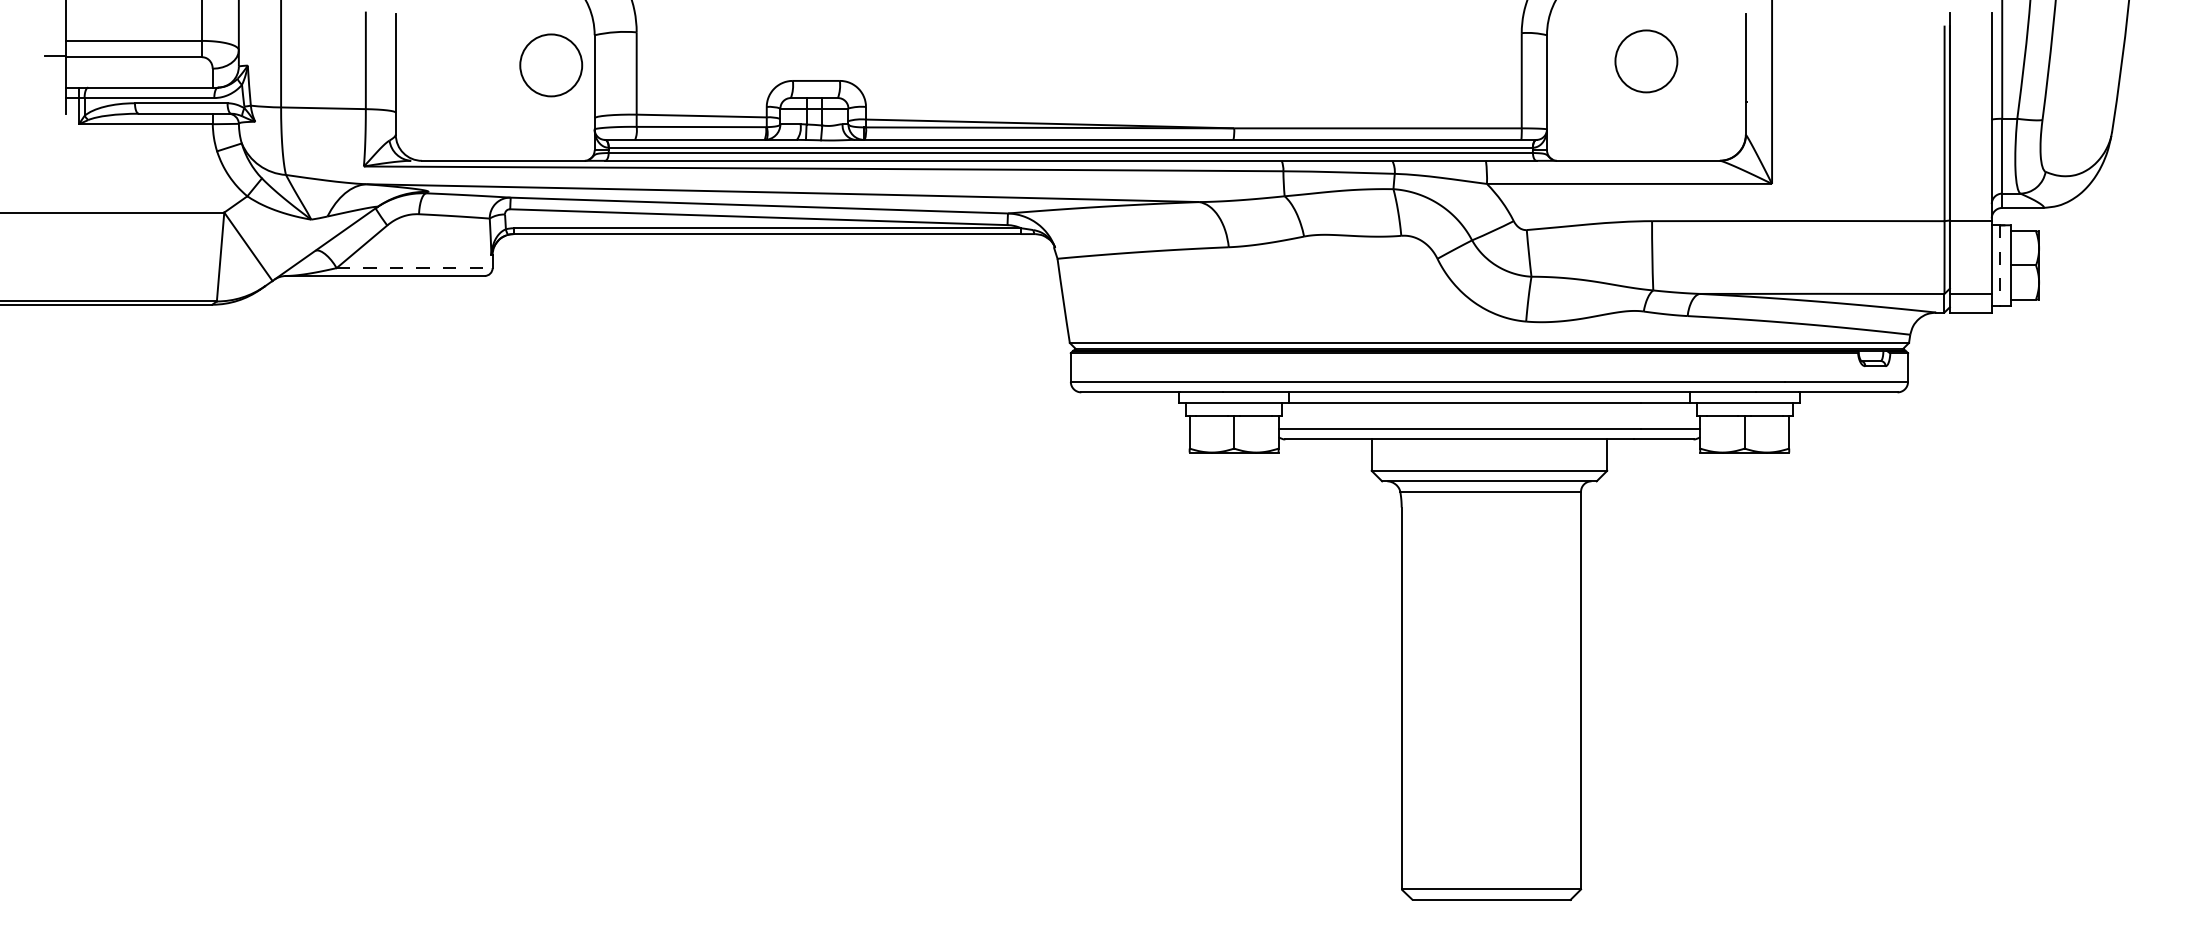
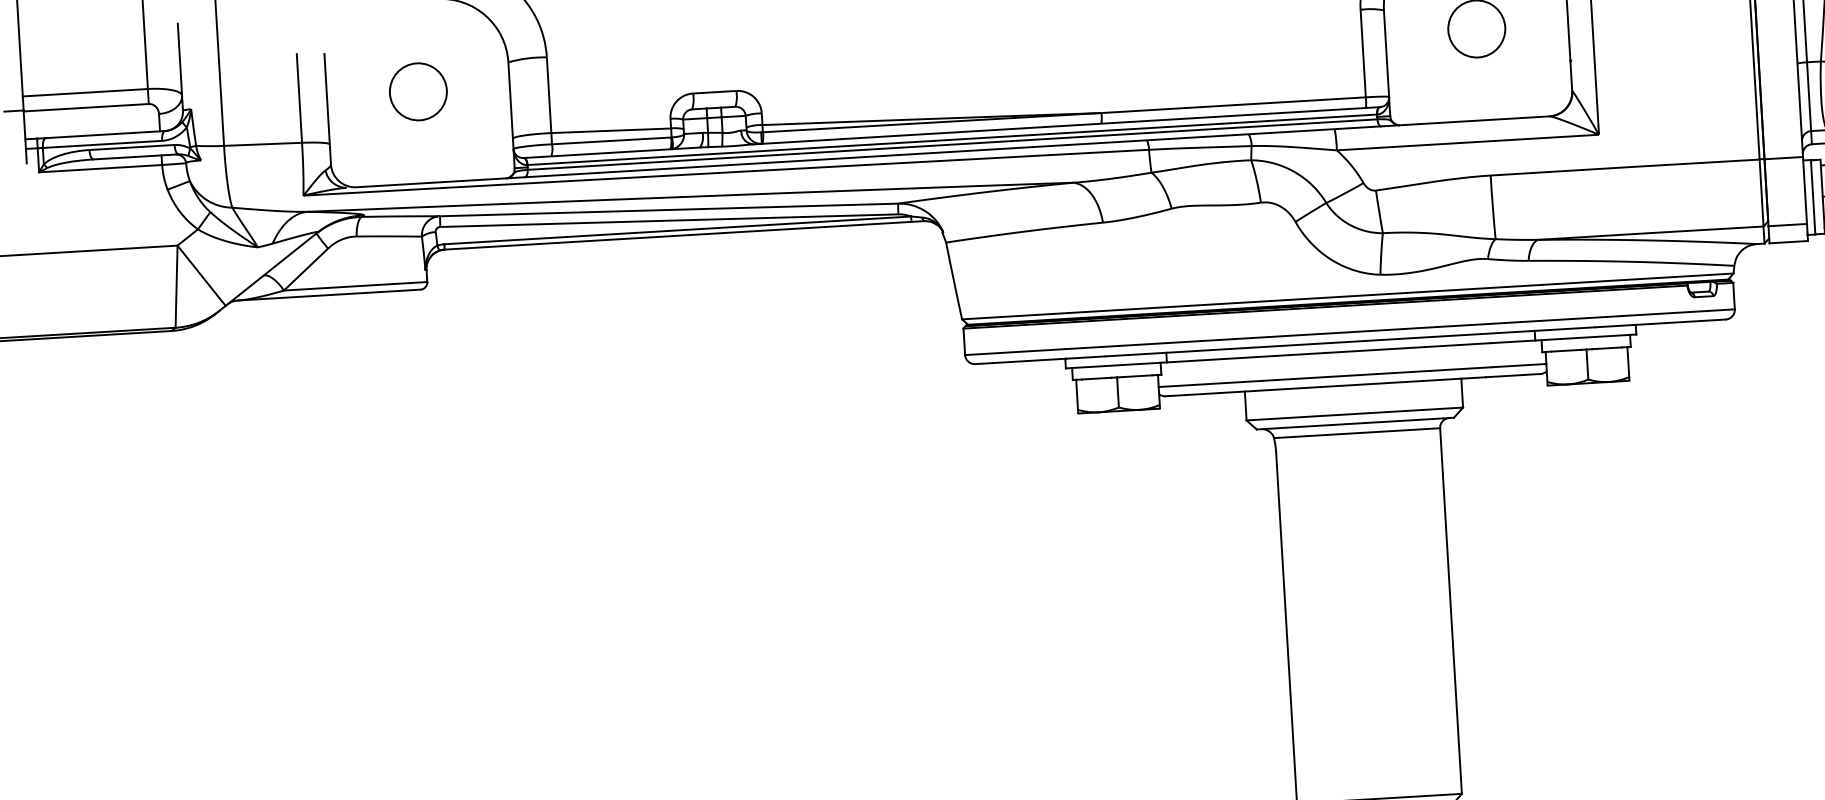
circle: (551, 65) -> (418, 91), moved
line: (2000, 265) -> (1813, 197), dashed -> solid
line: (414, 268) -> (355, 286), dashed -> solid

